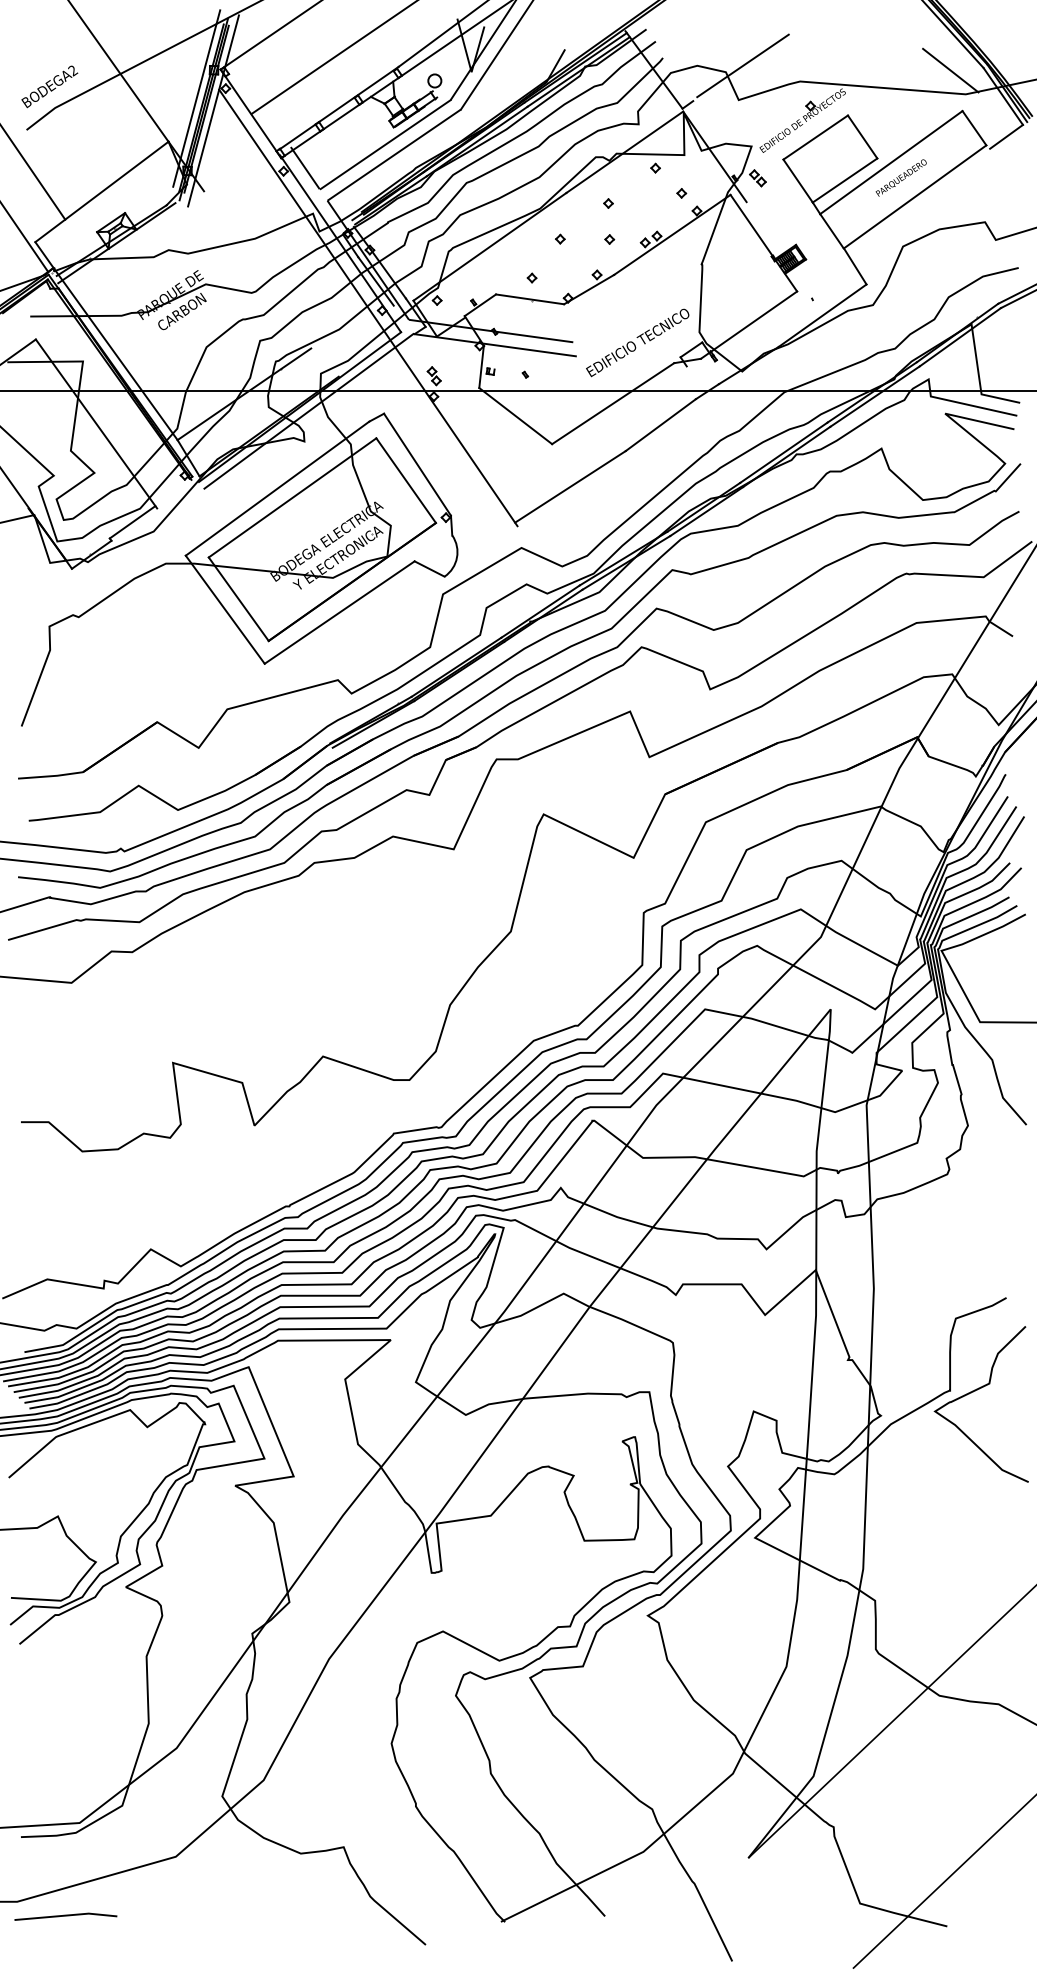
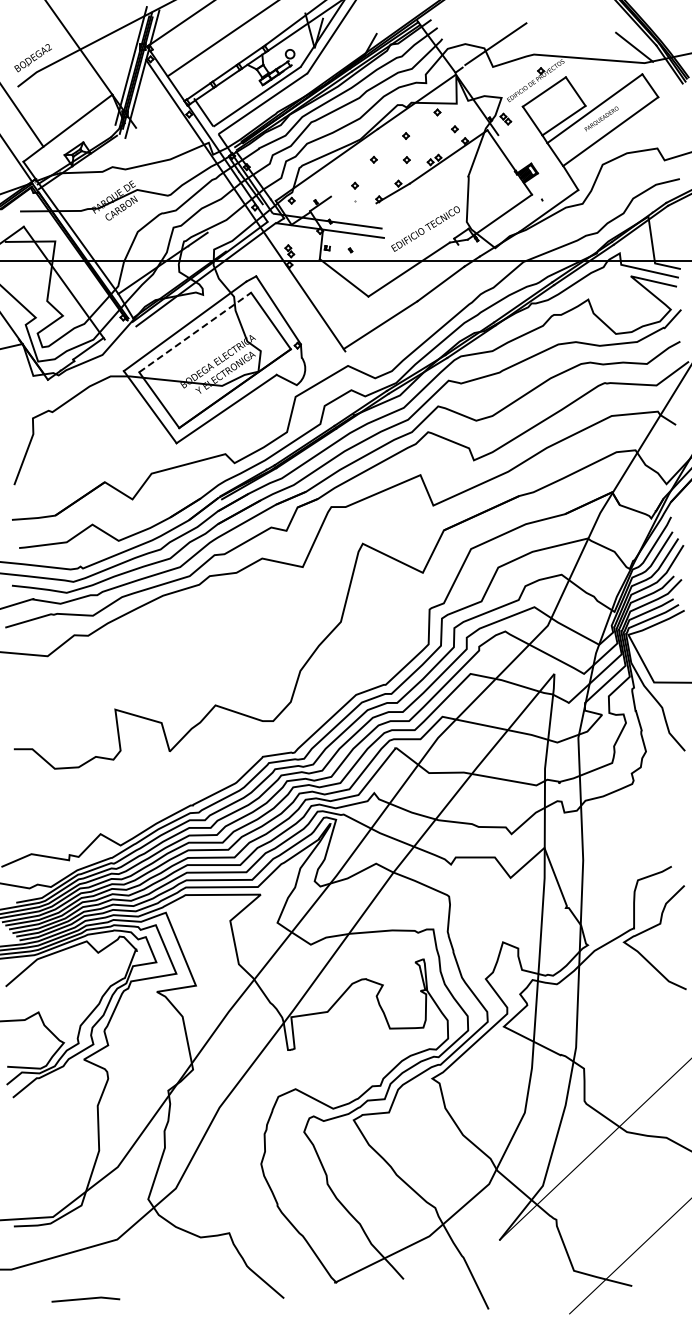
line: (1006, 136) -> (671, 91), removed
line: (529, 298) -> (353, 199), removed
line: (293, 497) -> (195, 332), solid -> dashed
line: (65, 1916) -> (85, 1299), moved

